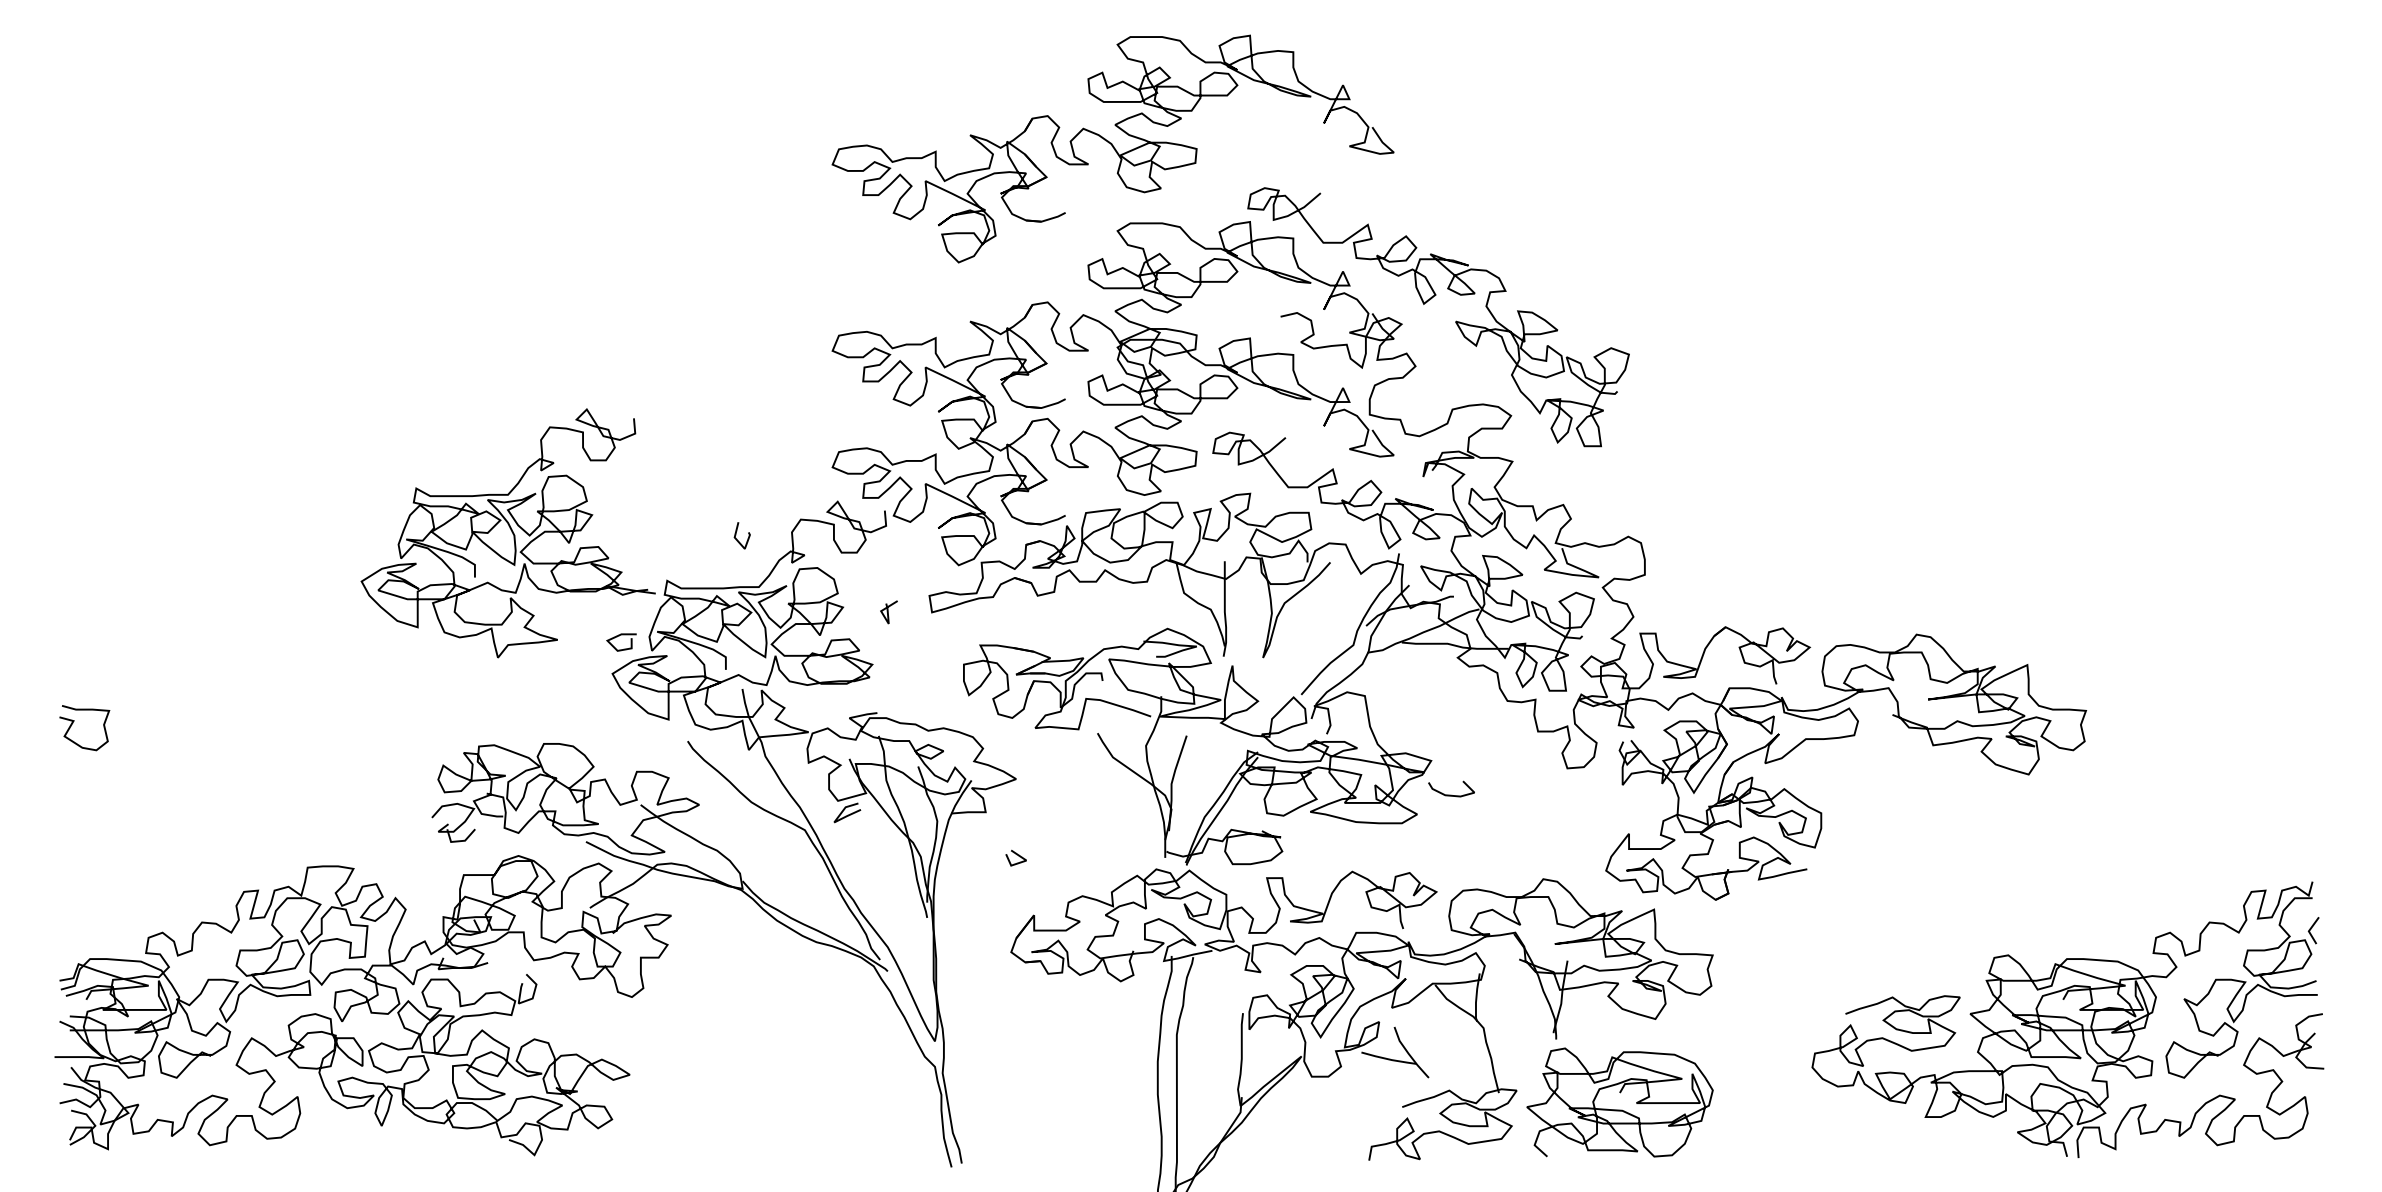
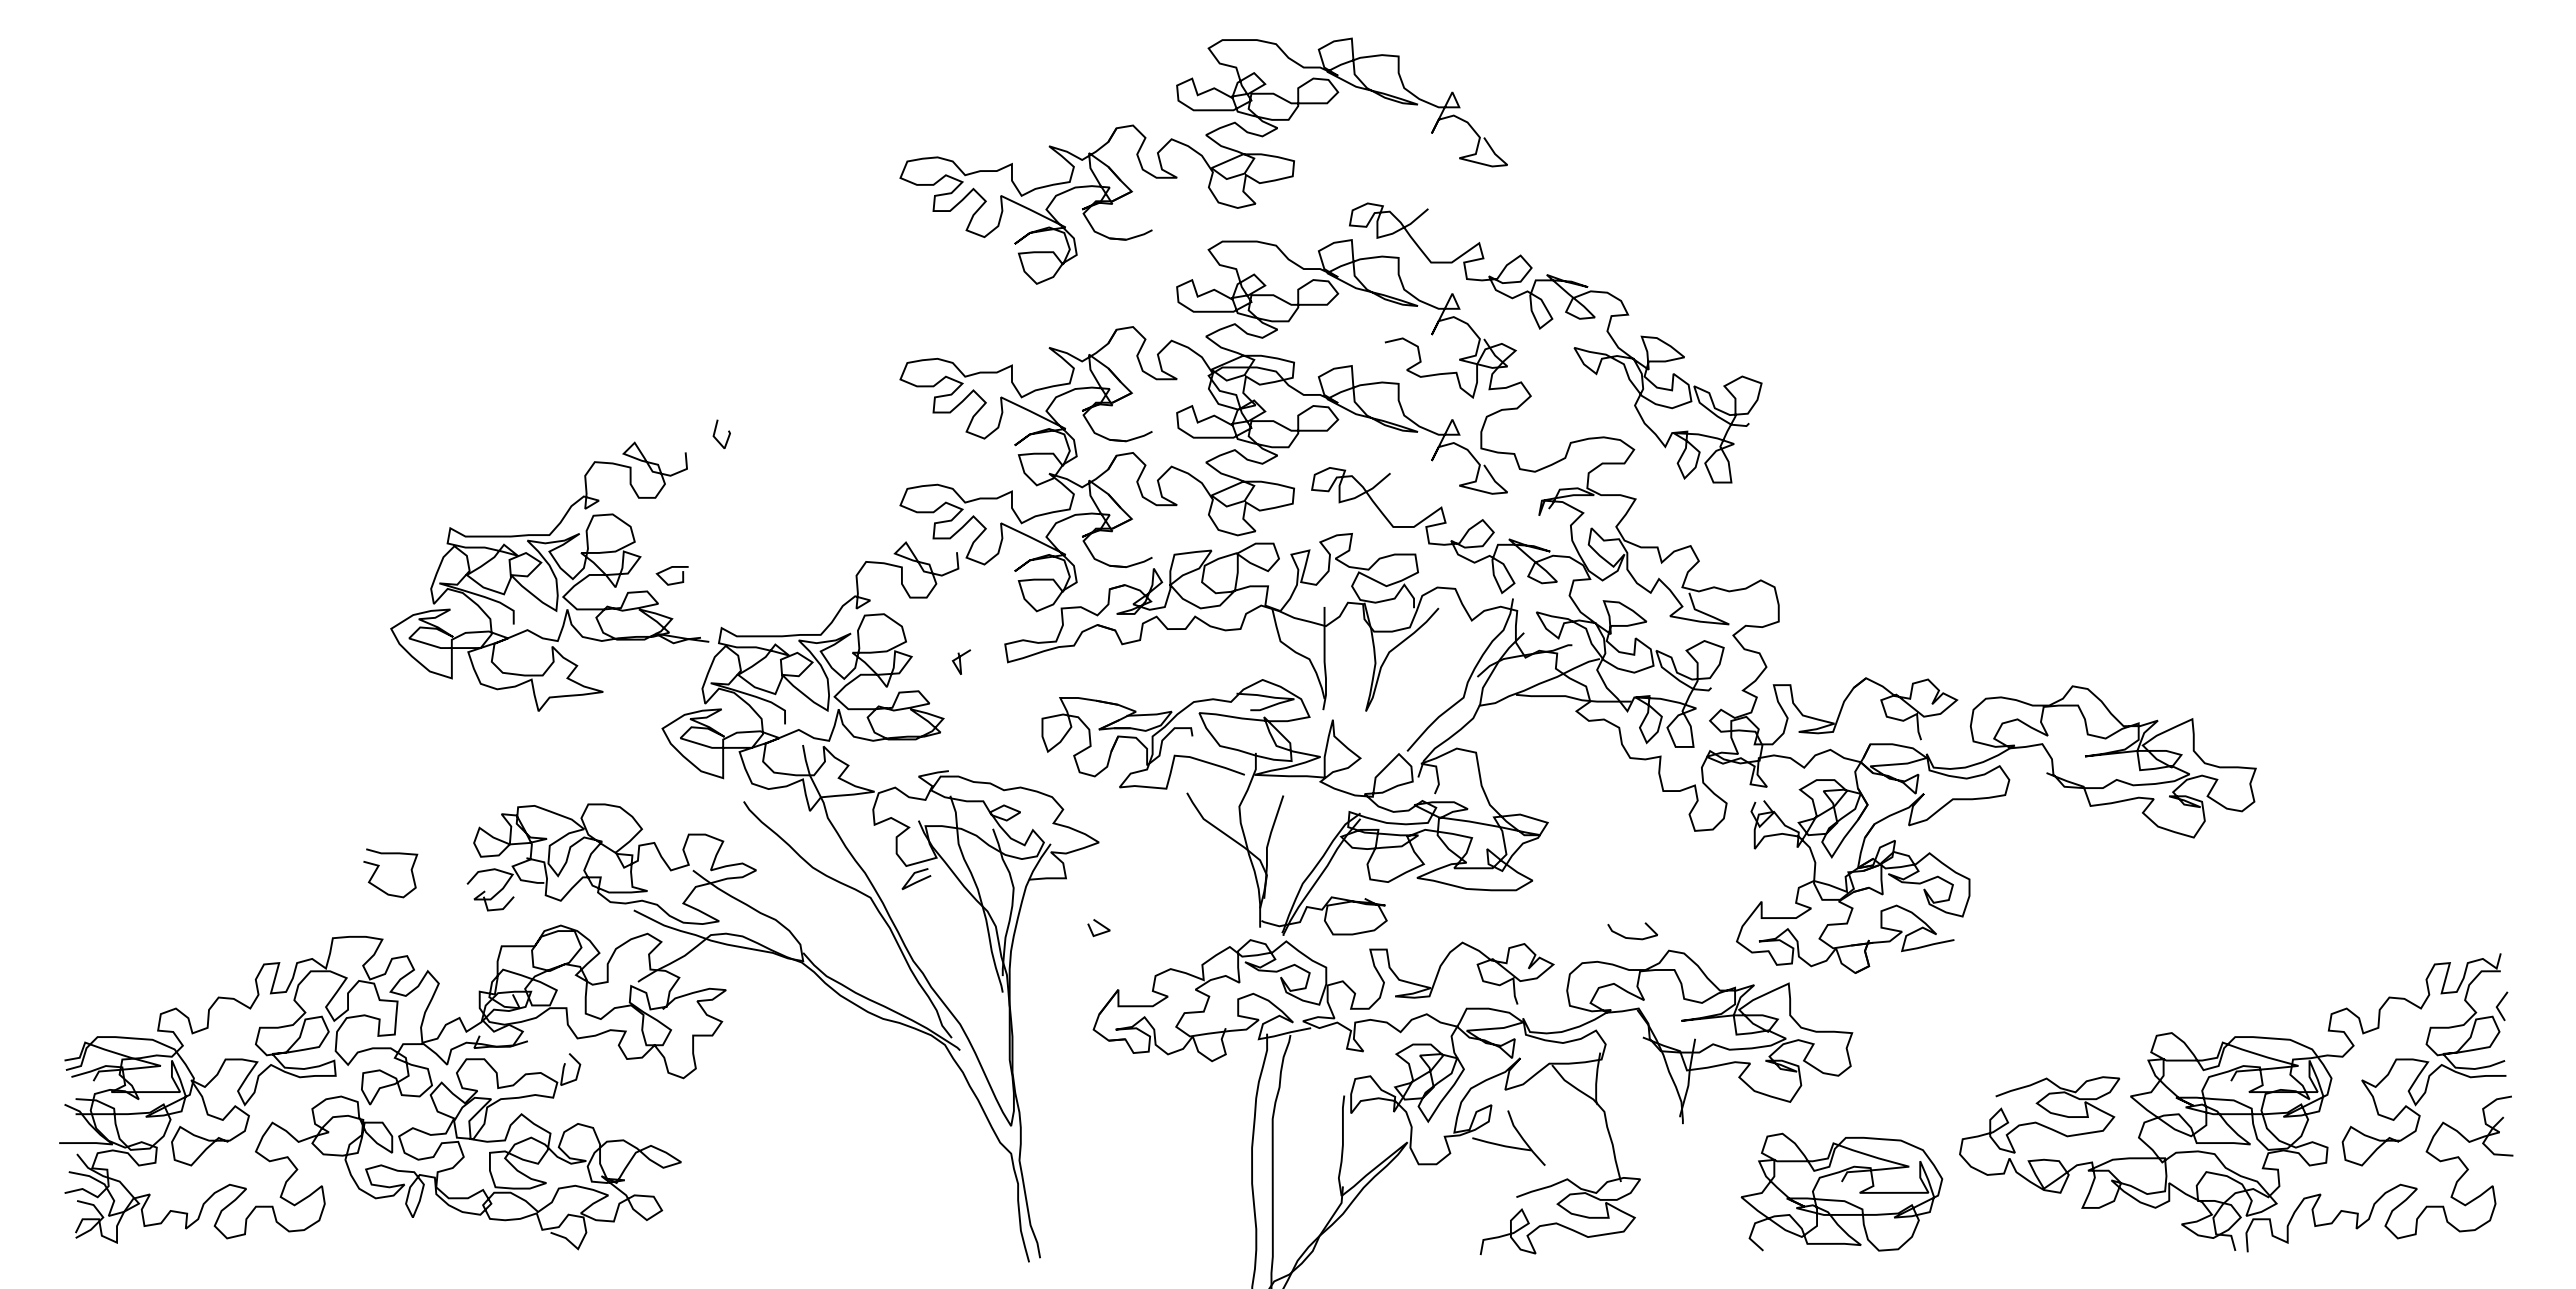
line: (736, 534) -> (715, 433), moved
curve: (619, 636) -> (669, 569), moved
curve: (73, 723) -> (378, 868), moved
curve: (1451, 794) -> (1632, 937), moved
curve: (1617, 1109) -> (1839, 1199), moved

